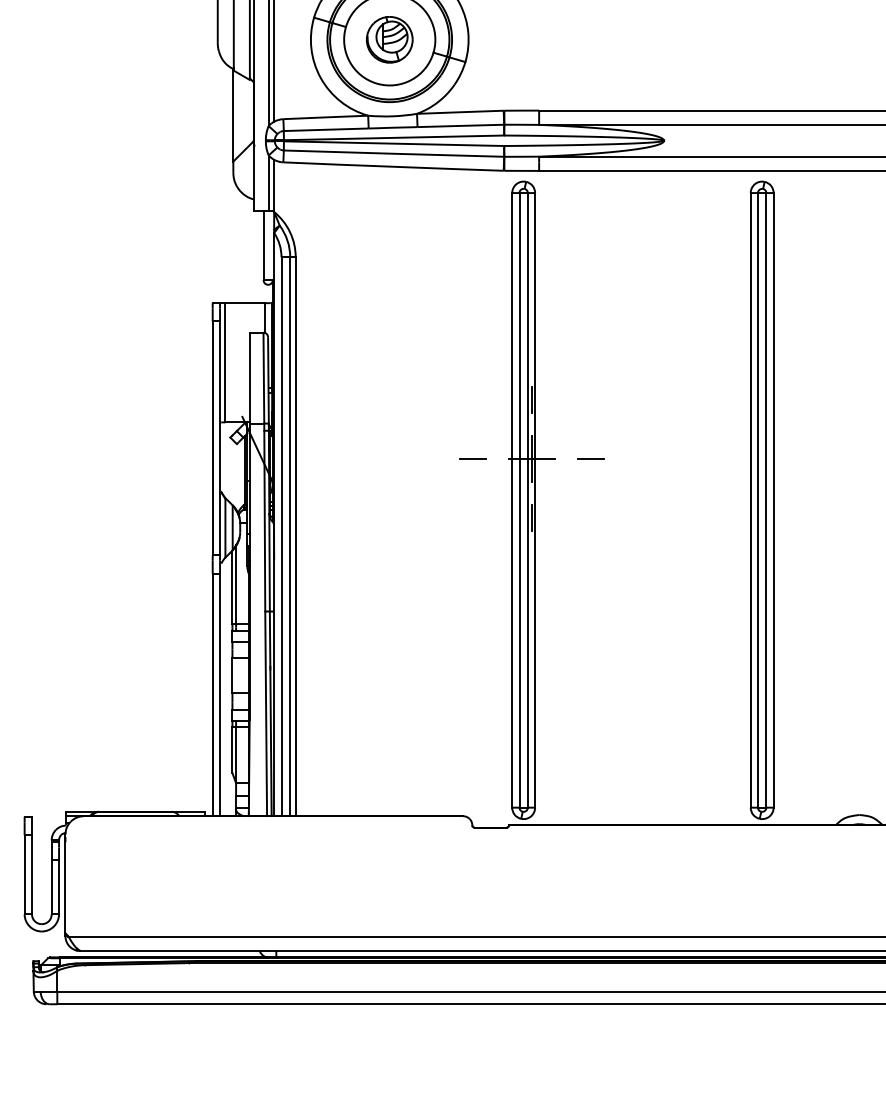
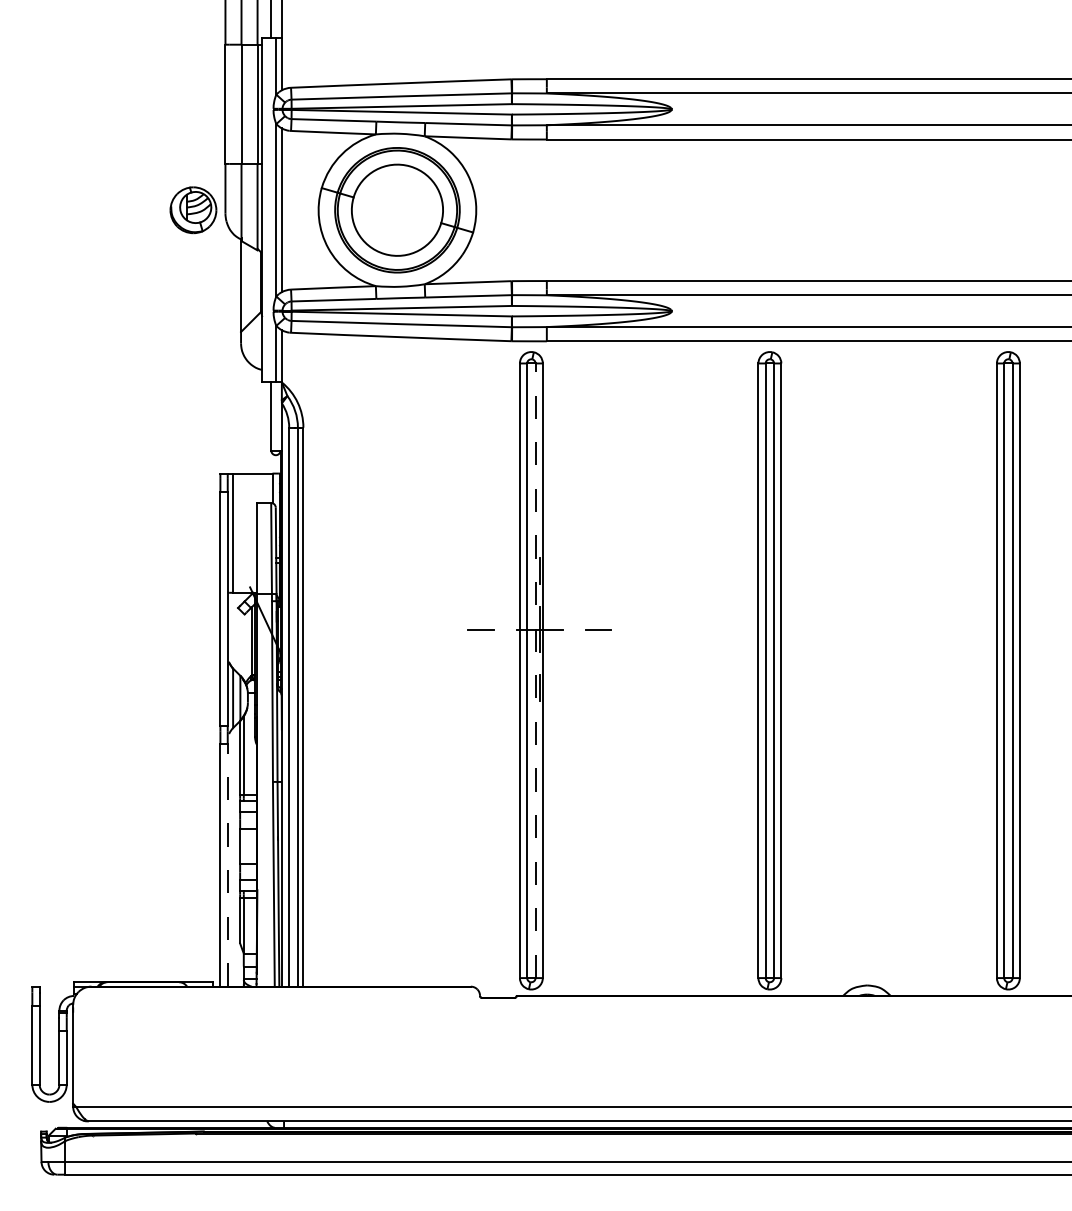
part: (389, 40) -> (193, 210), moved
line: (527, 500) -> (535, 670), solid -> dashed
line: (219, 694) -> (227, 864), solid -> dashed

